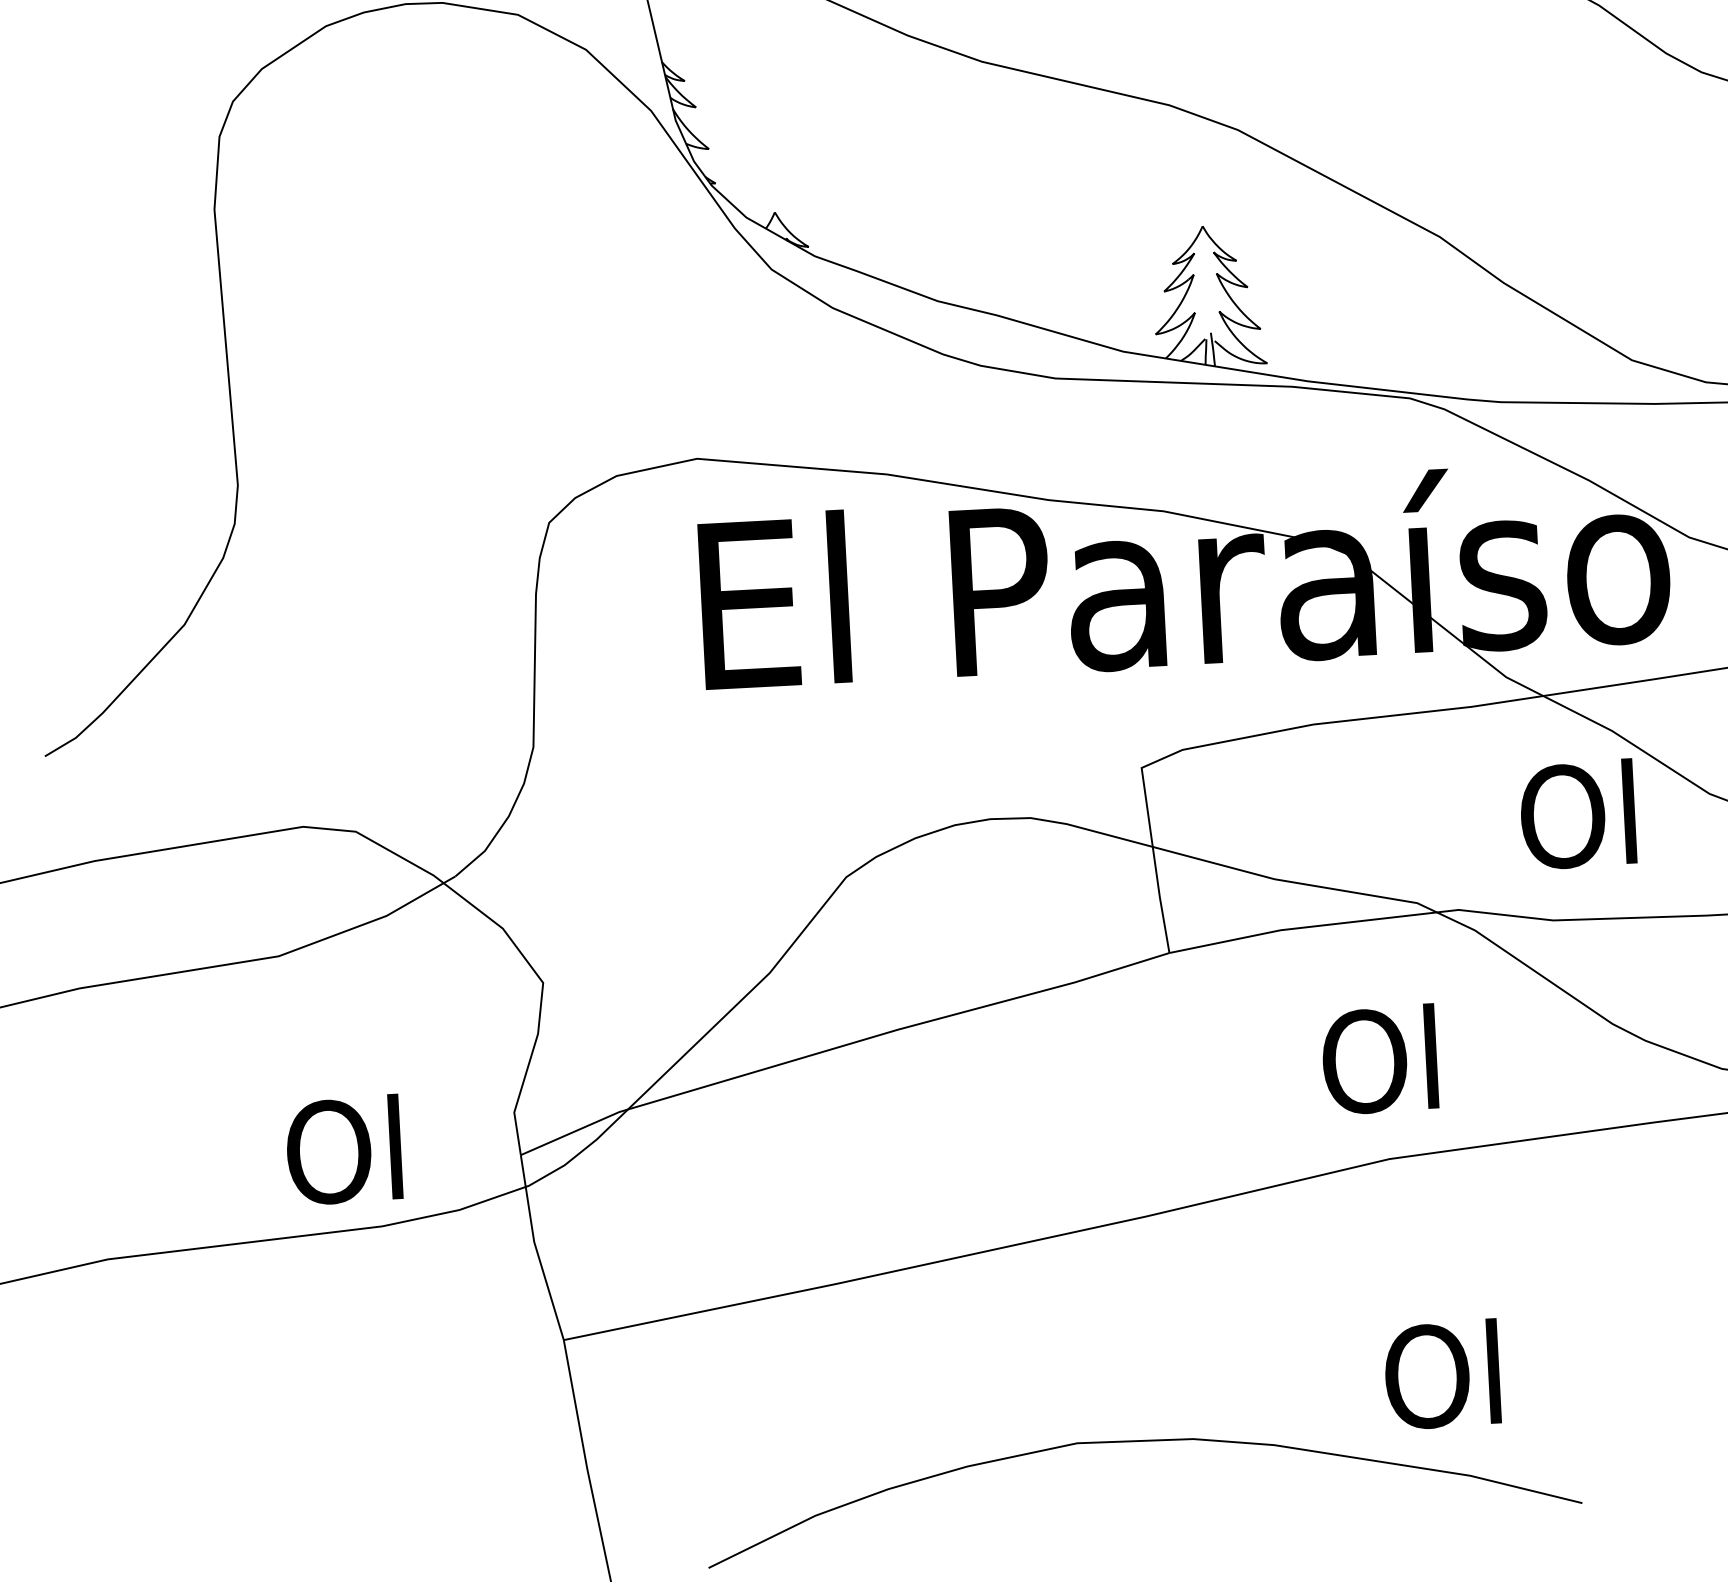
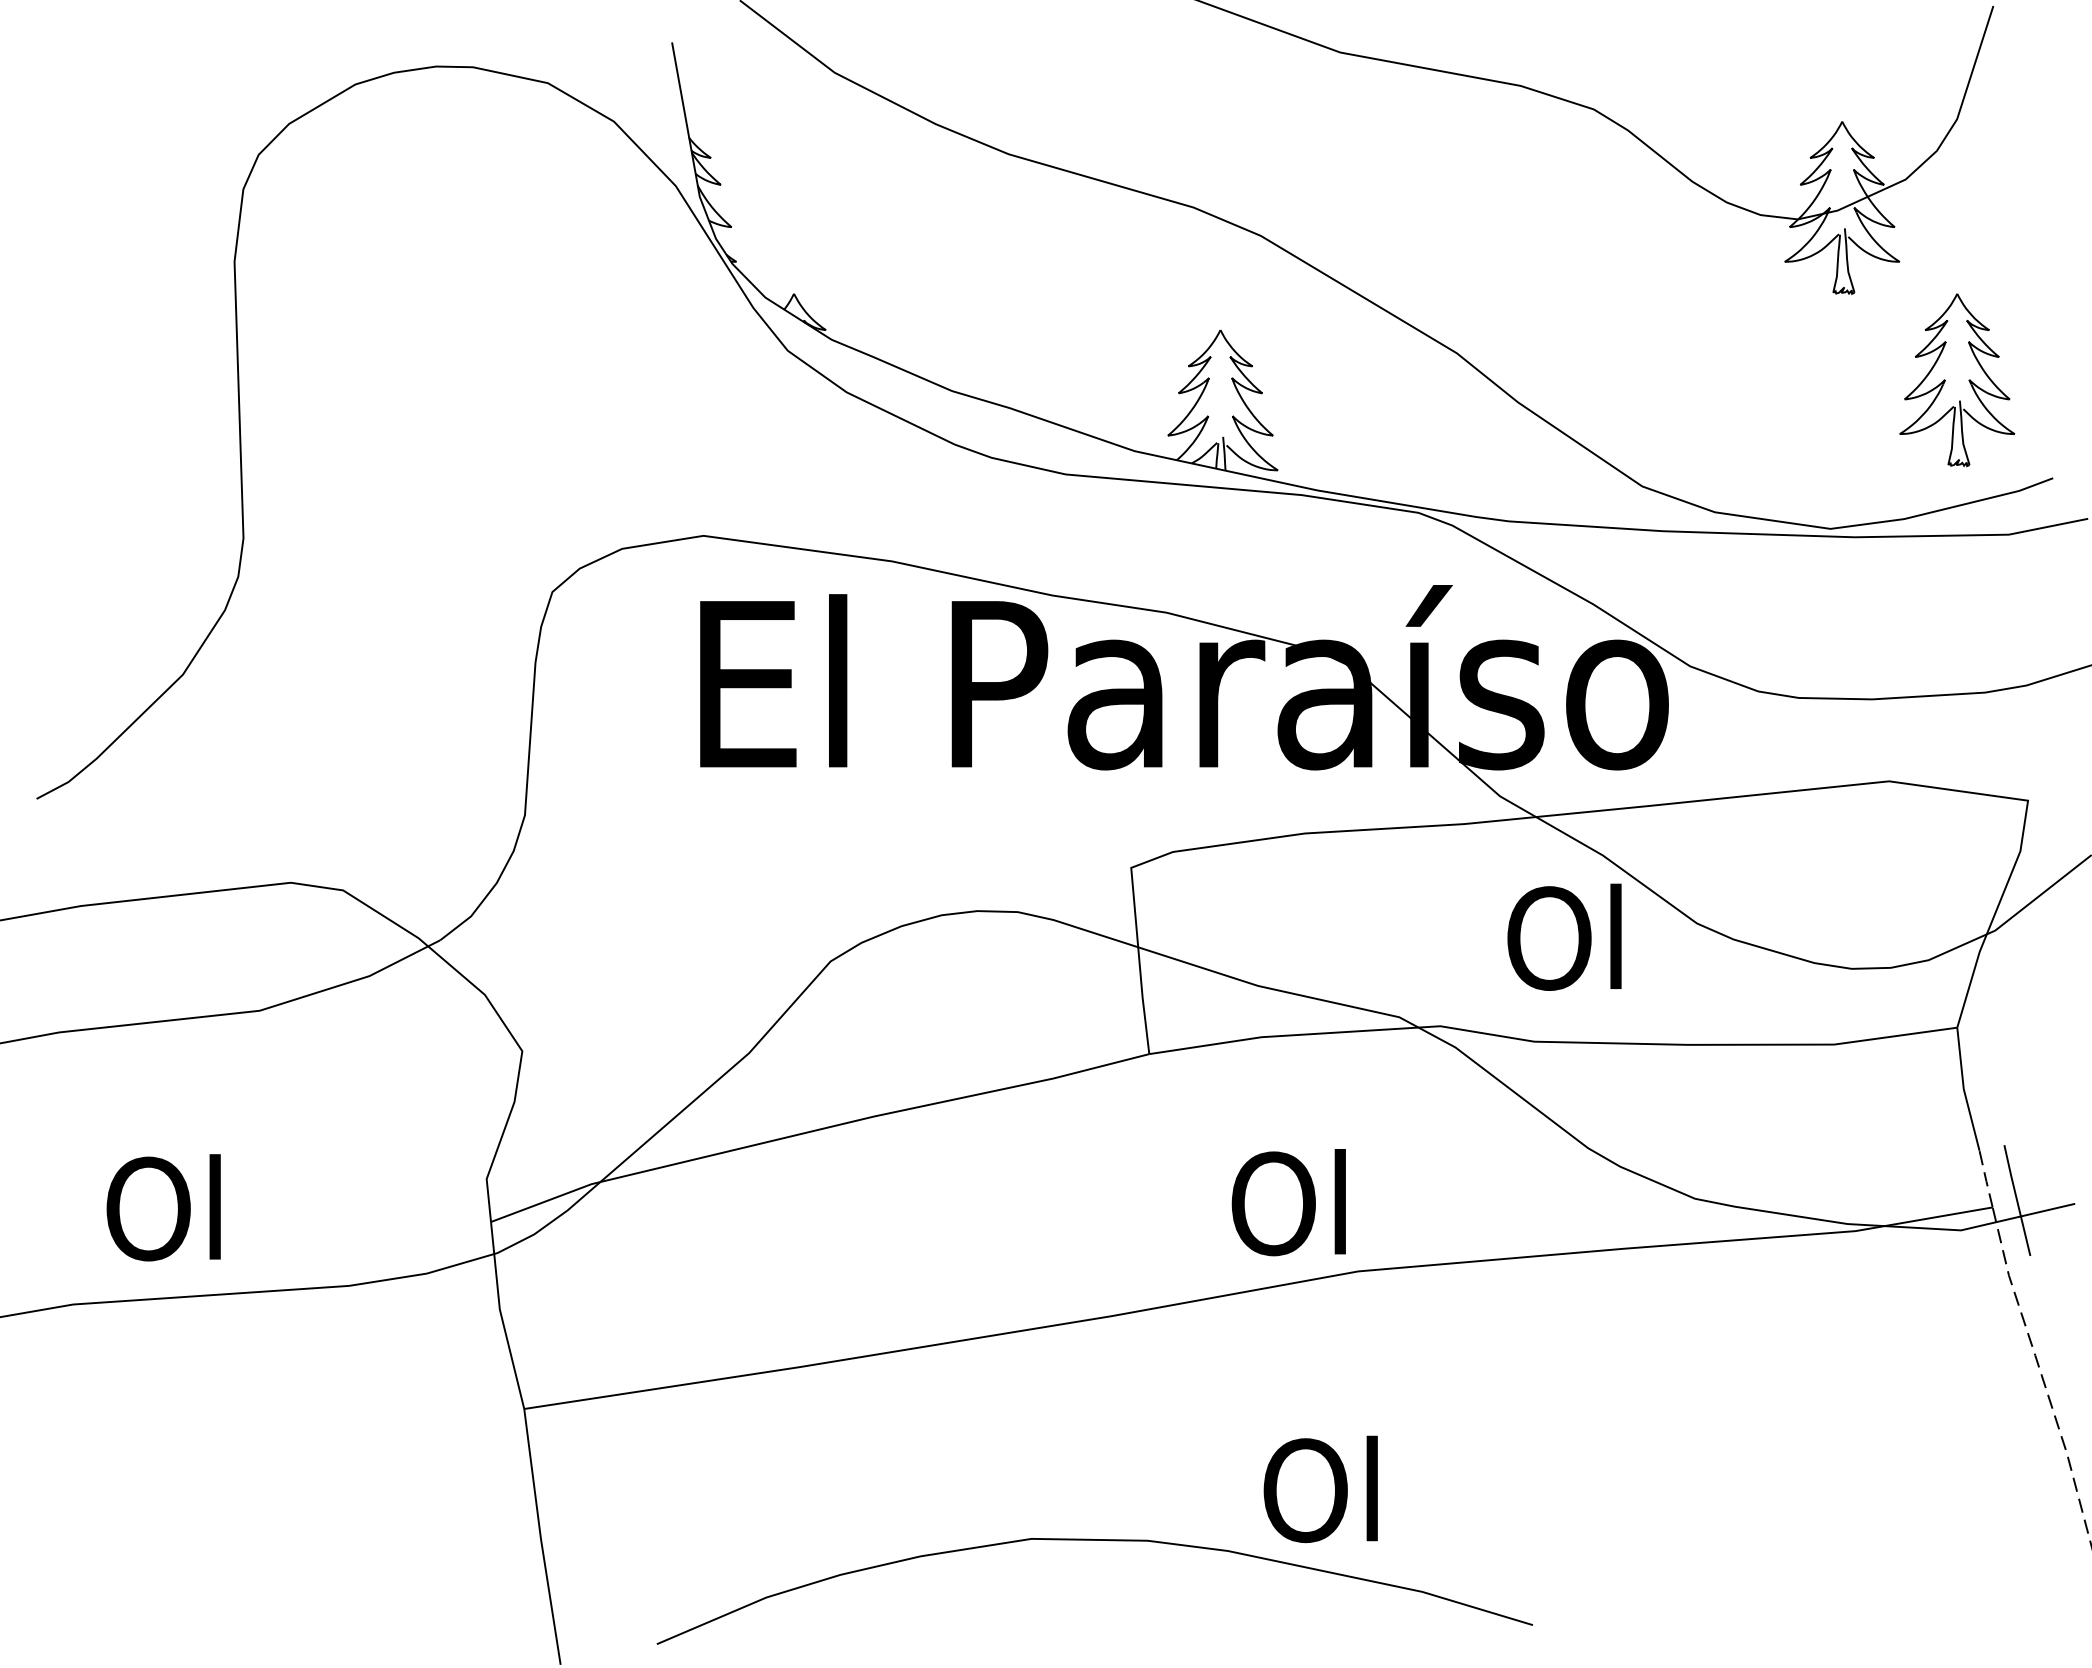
text: (1379, 1059) -> (1288, 1202), moved
text: (343, 1149) -> (163, 1207), moved
text: (1442, 1374) -> (1320, 1489), moved

